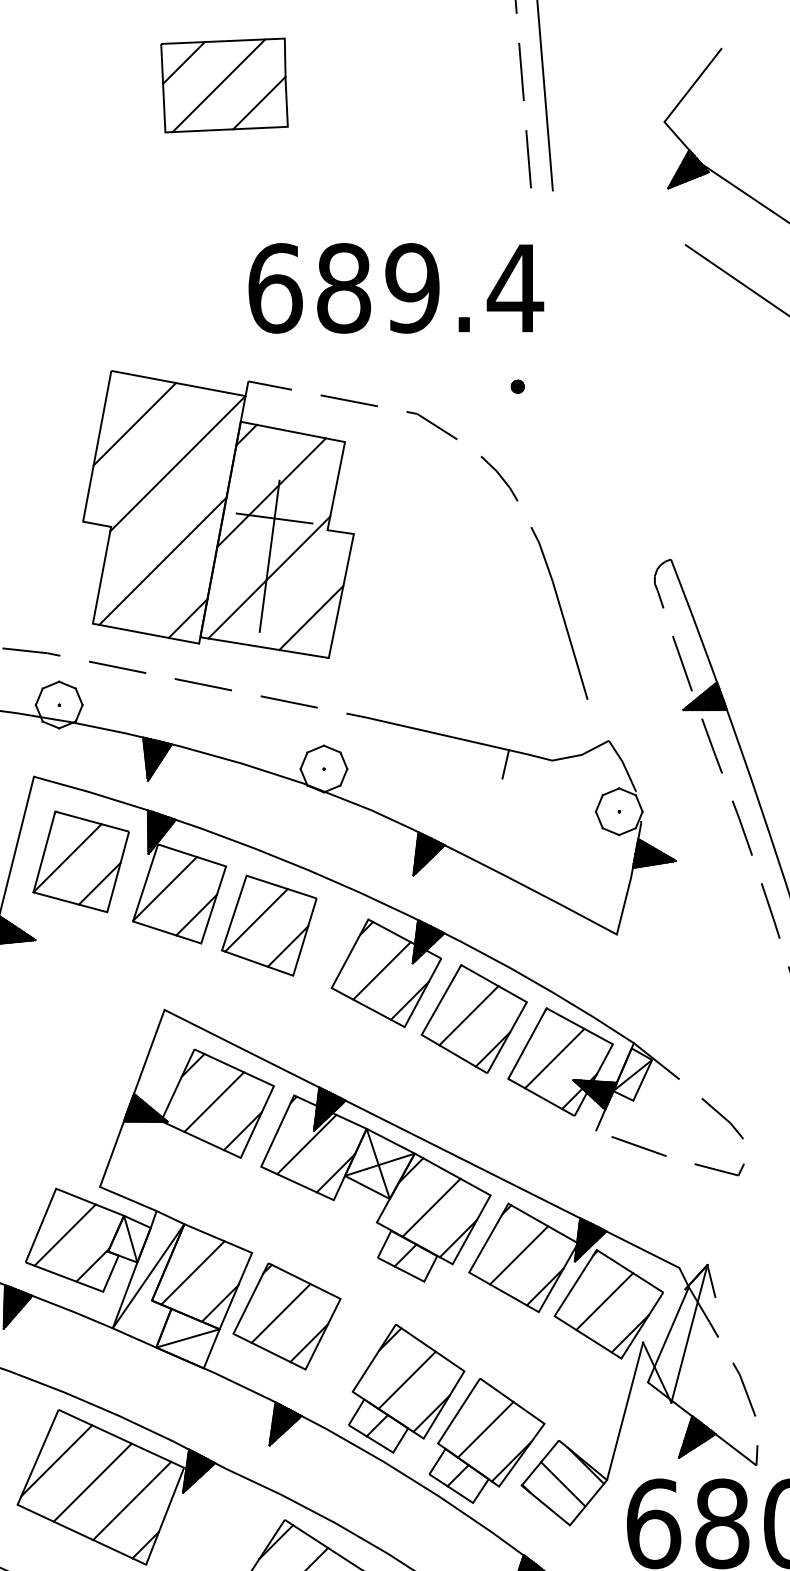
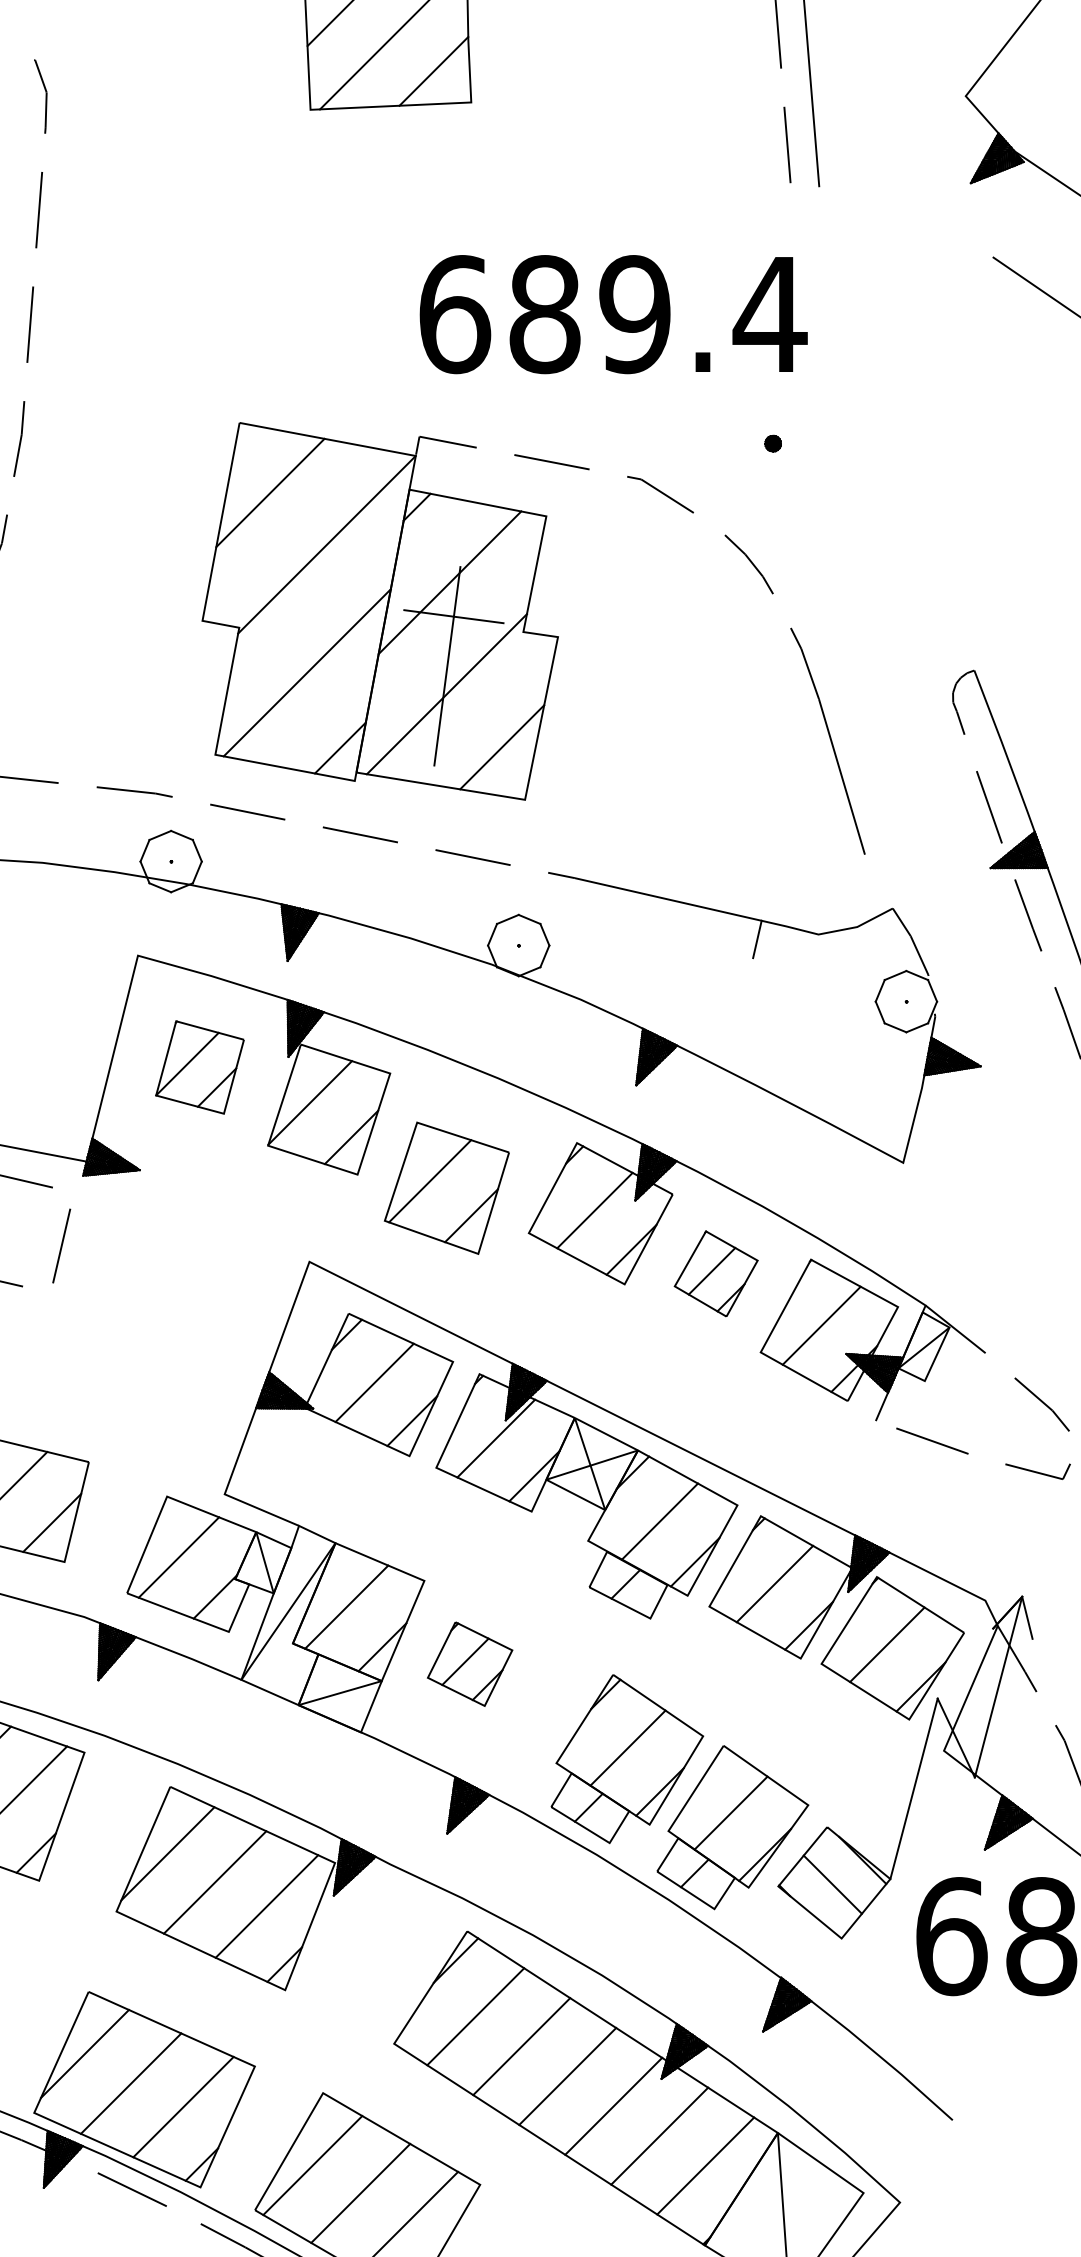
part: (80, 861) -> (199, 1067), size x0.7
part: (268, 925) -> (446, 1187), moved
part: (474, 1018) -> (716, 1273), size x0.6
part: (286, 1315) -> (469, 1663), size x0.6

